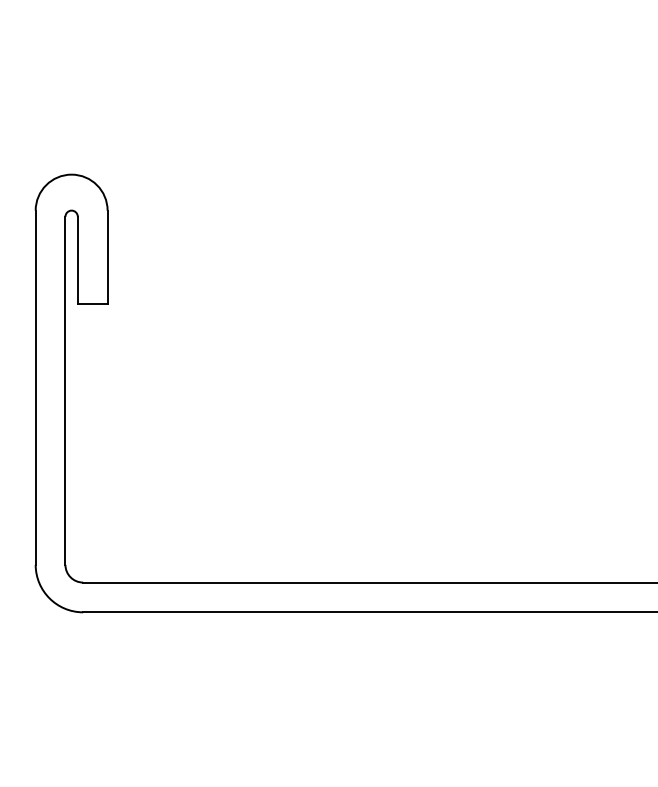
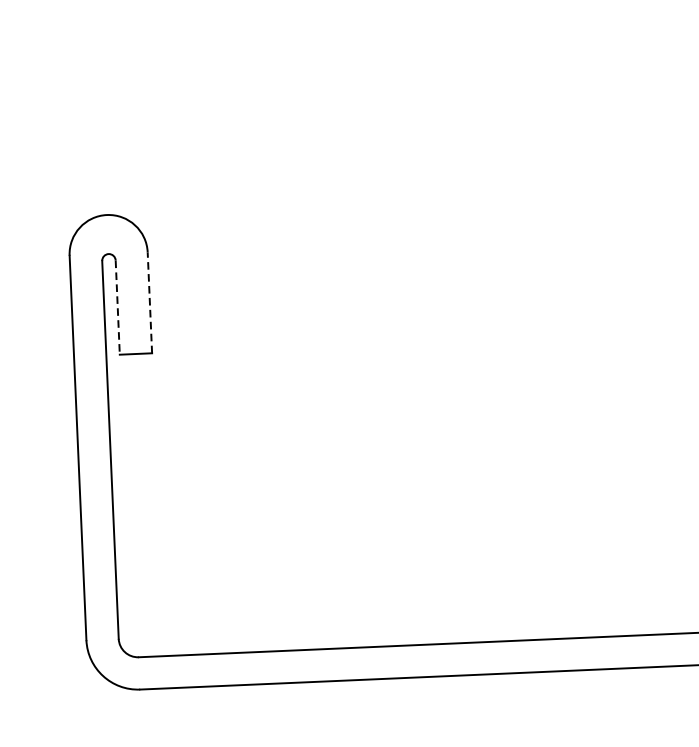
line: (107, 256) -> (149, 302), solid -> dashed
line: (77, 260) -> (117, 307), solid -> dashed

